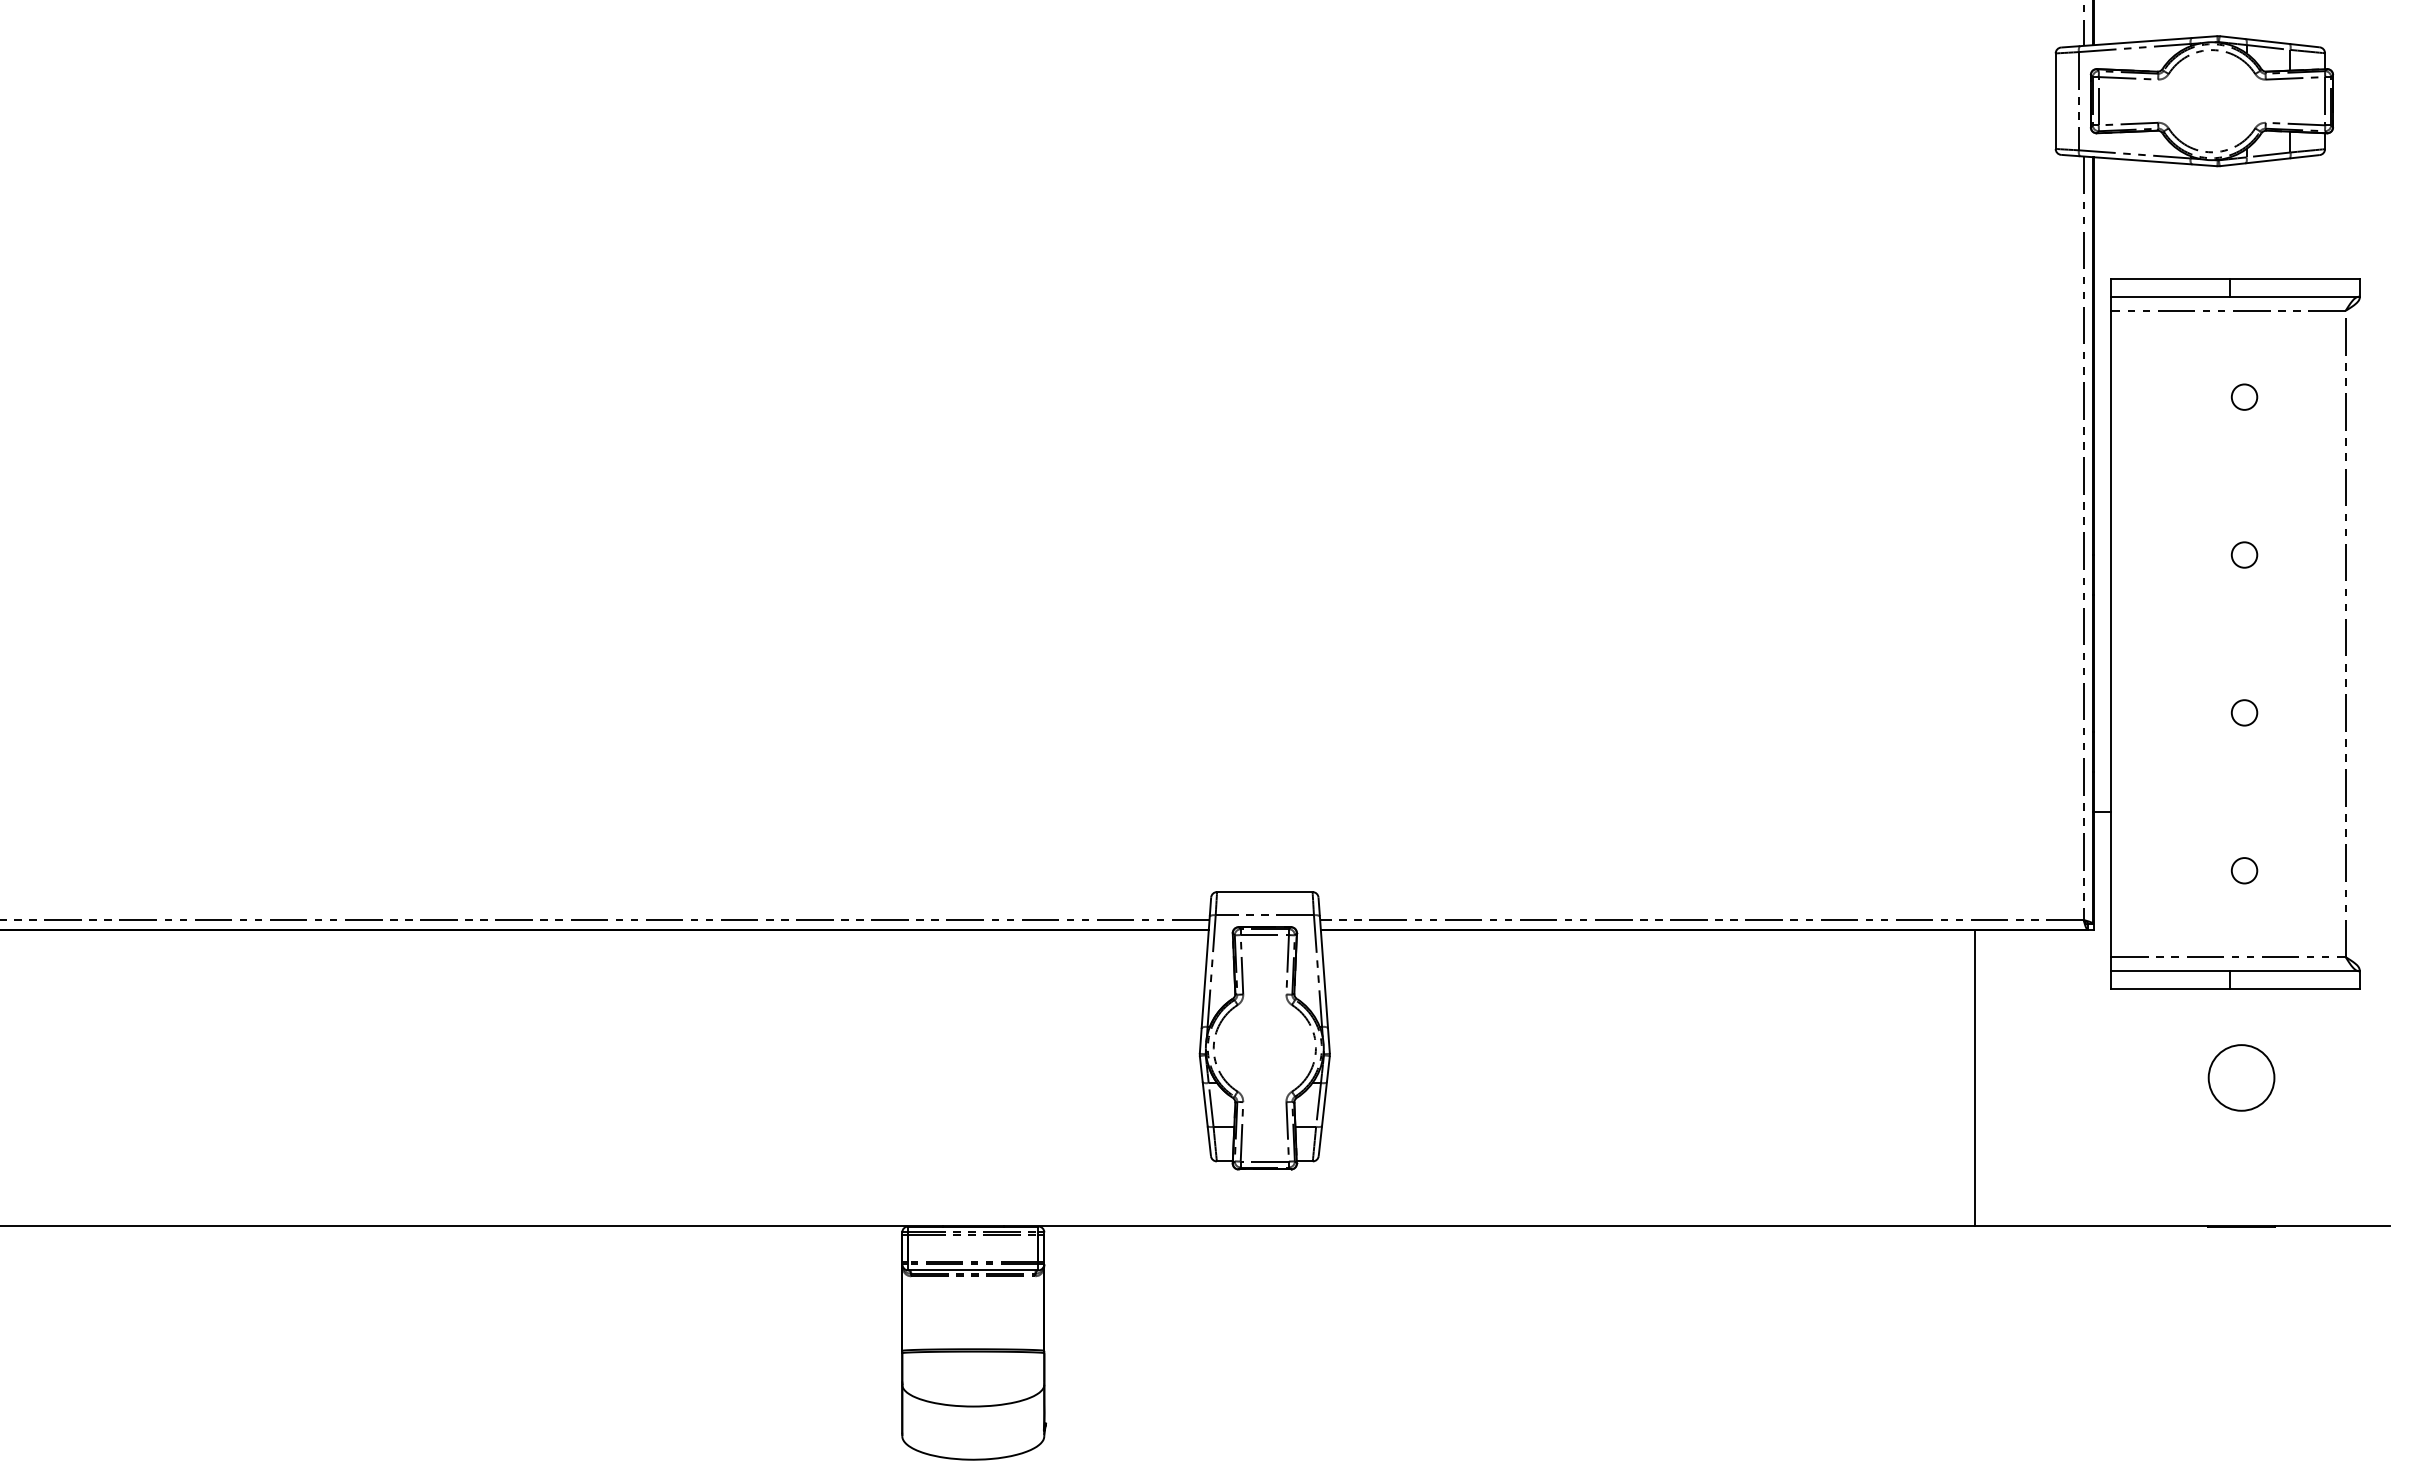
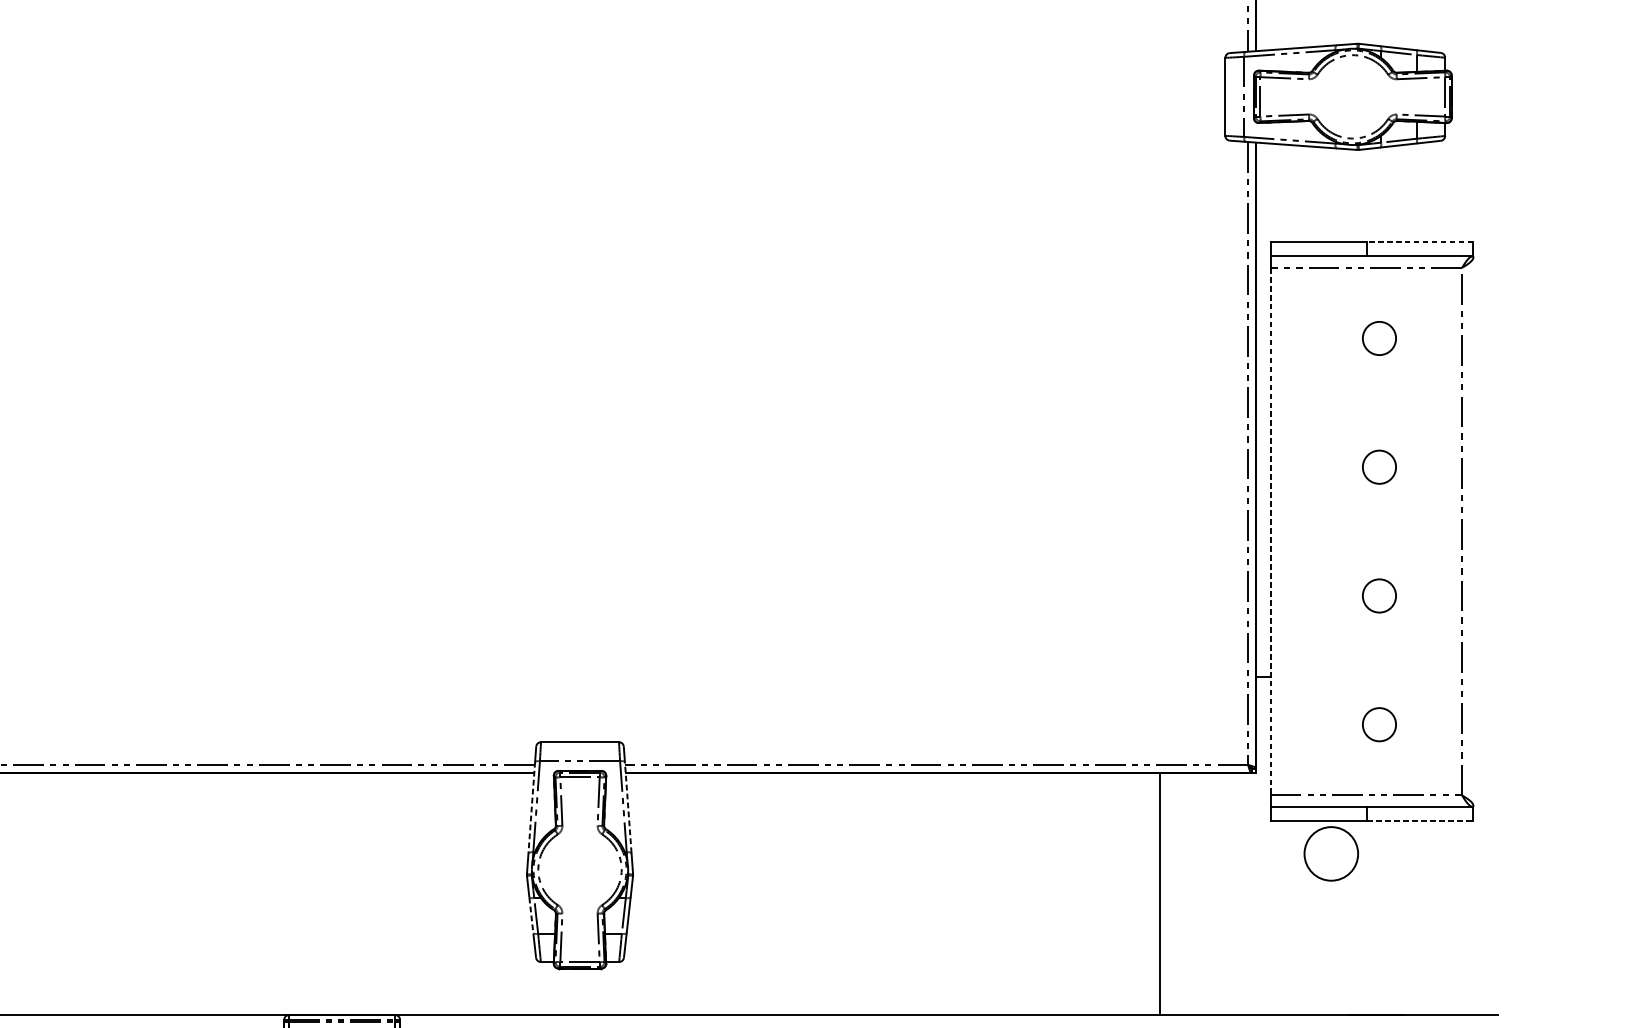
line: (2294, 278) -> (1420, 241), solid -> dashed
circle: (2244, 396) -> (1379, 337), size x1.6
circle: (2244, 554) -> (1379, 466), size x1.6
line: (2111, 634) -> (1270, 532), solid -> dashed
circle: (2244, 712) -> (1379, 595), size x1.6
circle: (2244, 870) -> (1379, 724), size x1.6
line: (1205, 972) -> (531, 807), solid -> dashed
line: (1323, 972) -> (627, 807), solid -> dashed
line: (2294, 989) -> (1420, 821), solid -> dashed
circle: (2241, 1077) -> (1331, 853), moved
line: (1205, 1105) -> (531, 916), solid -> dashed

